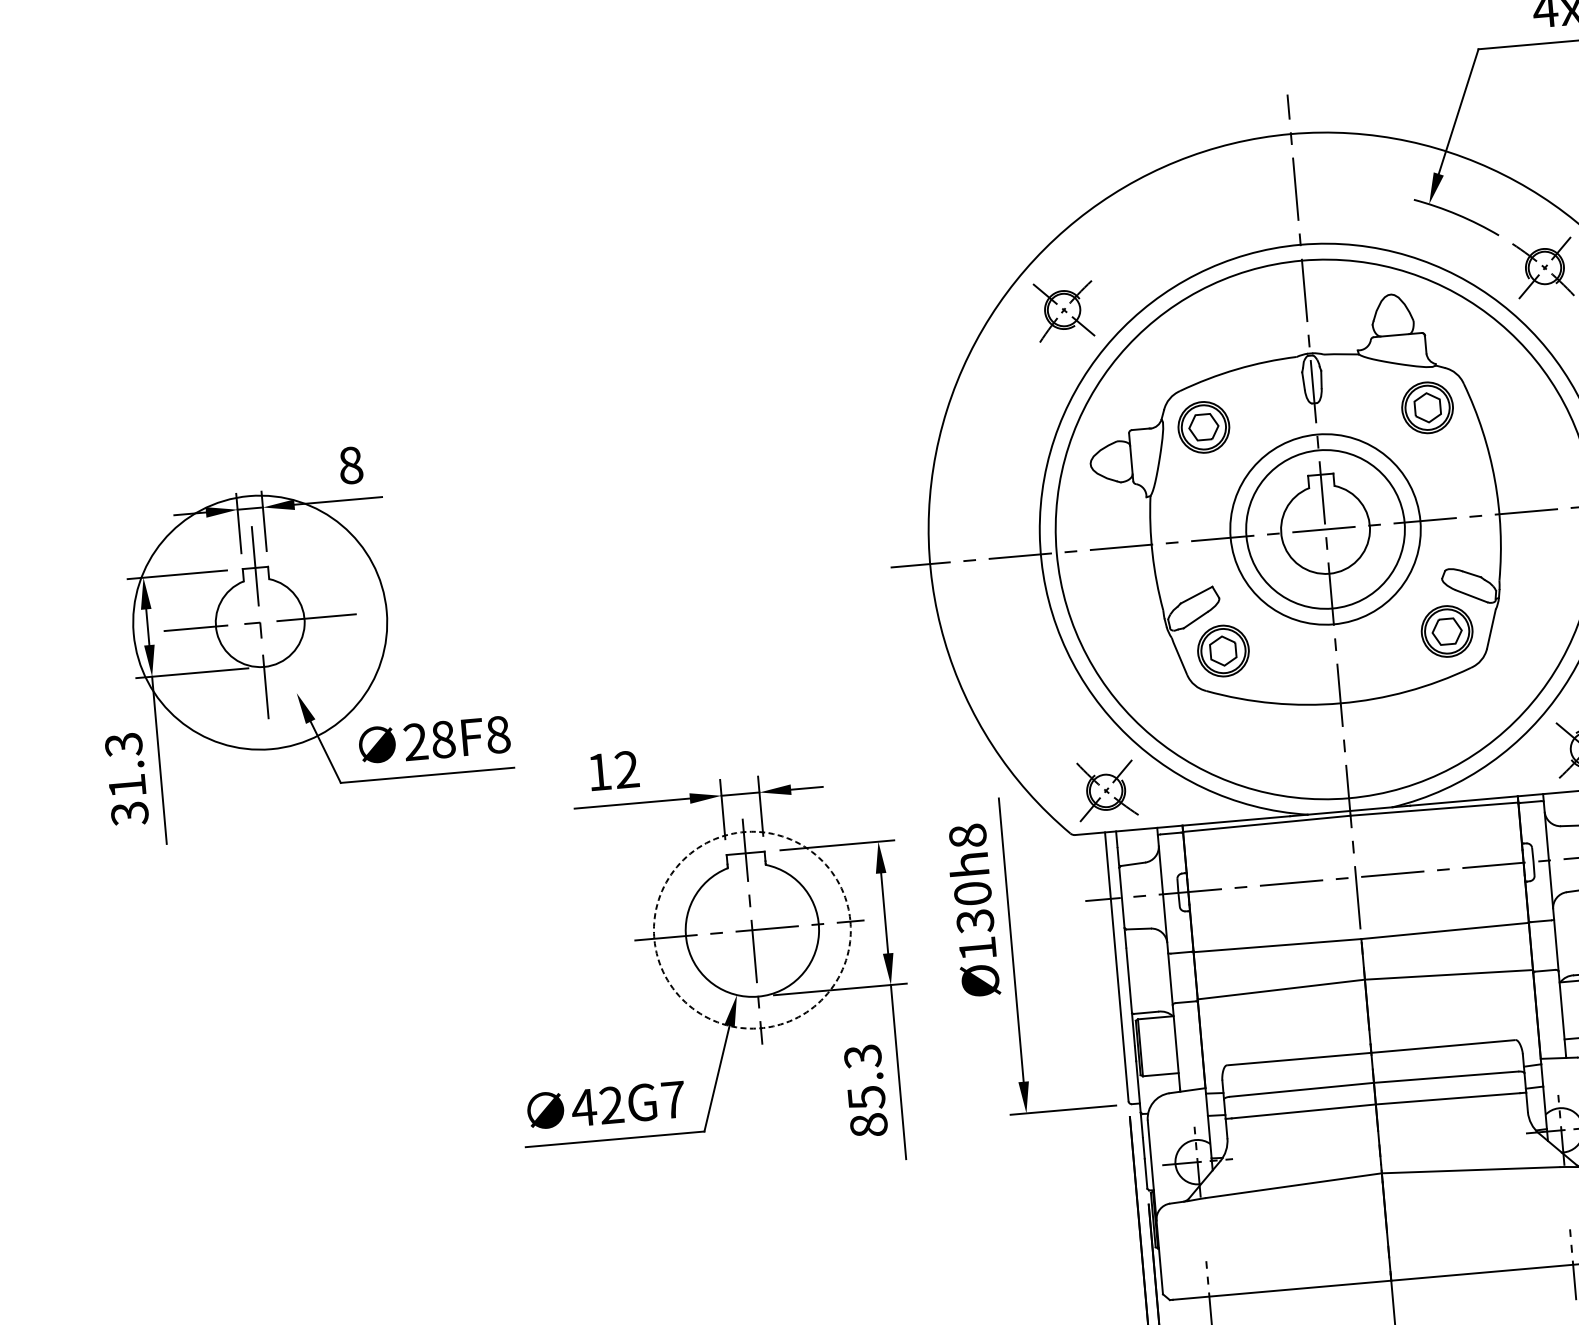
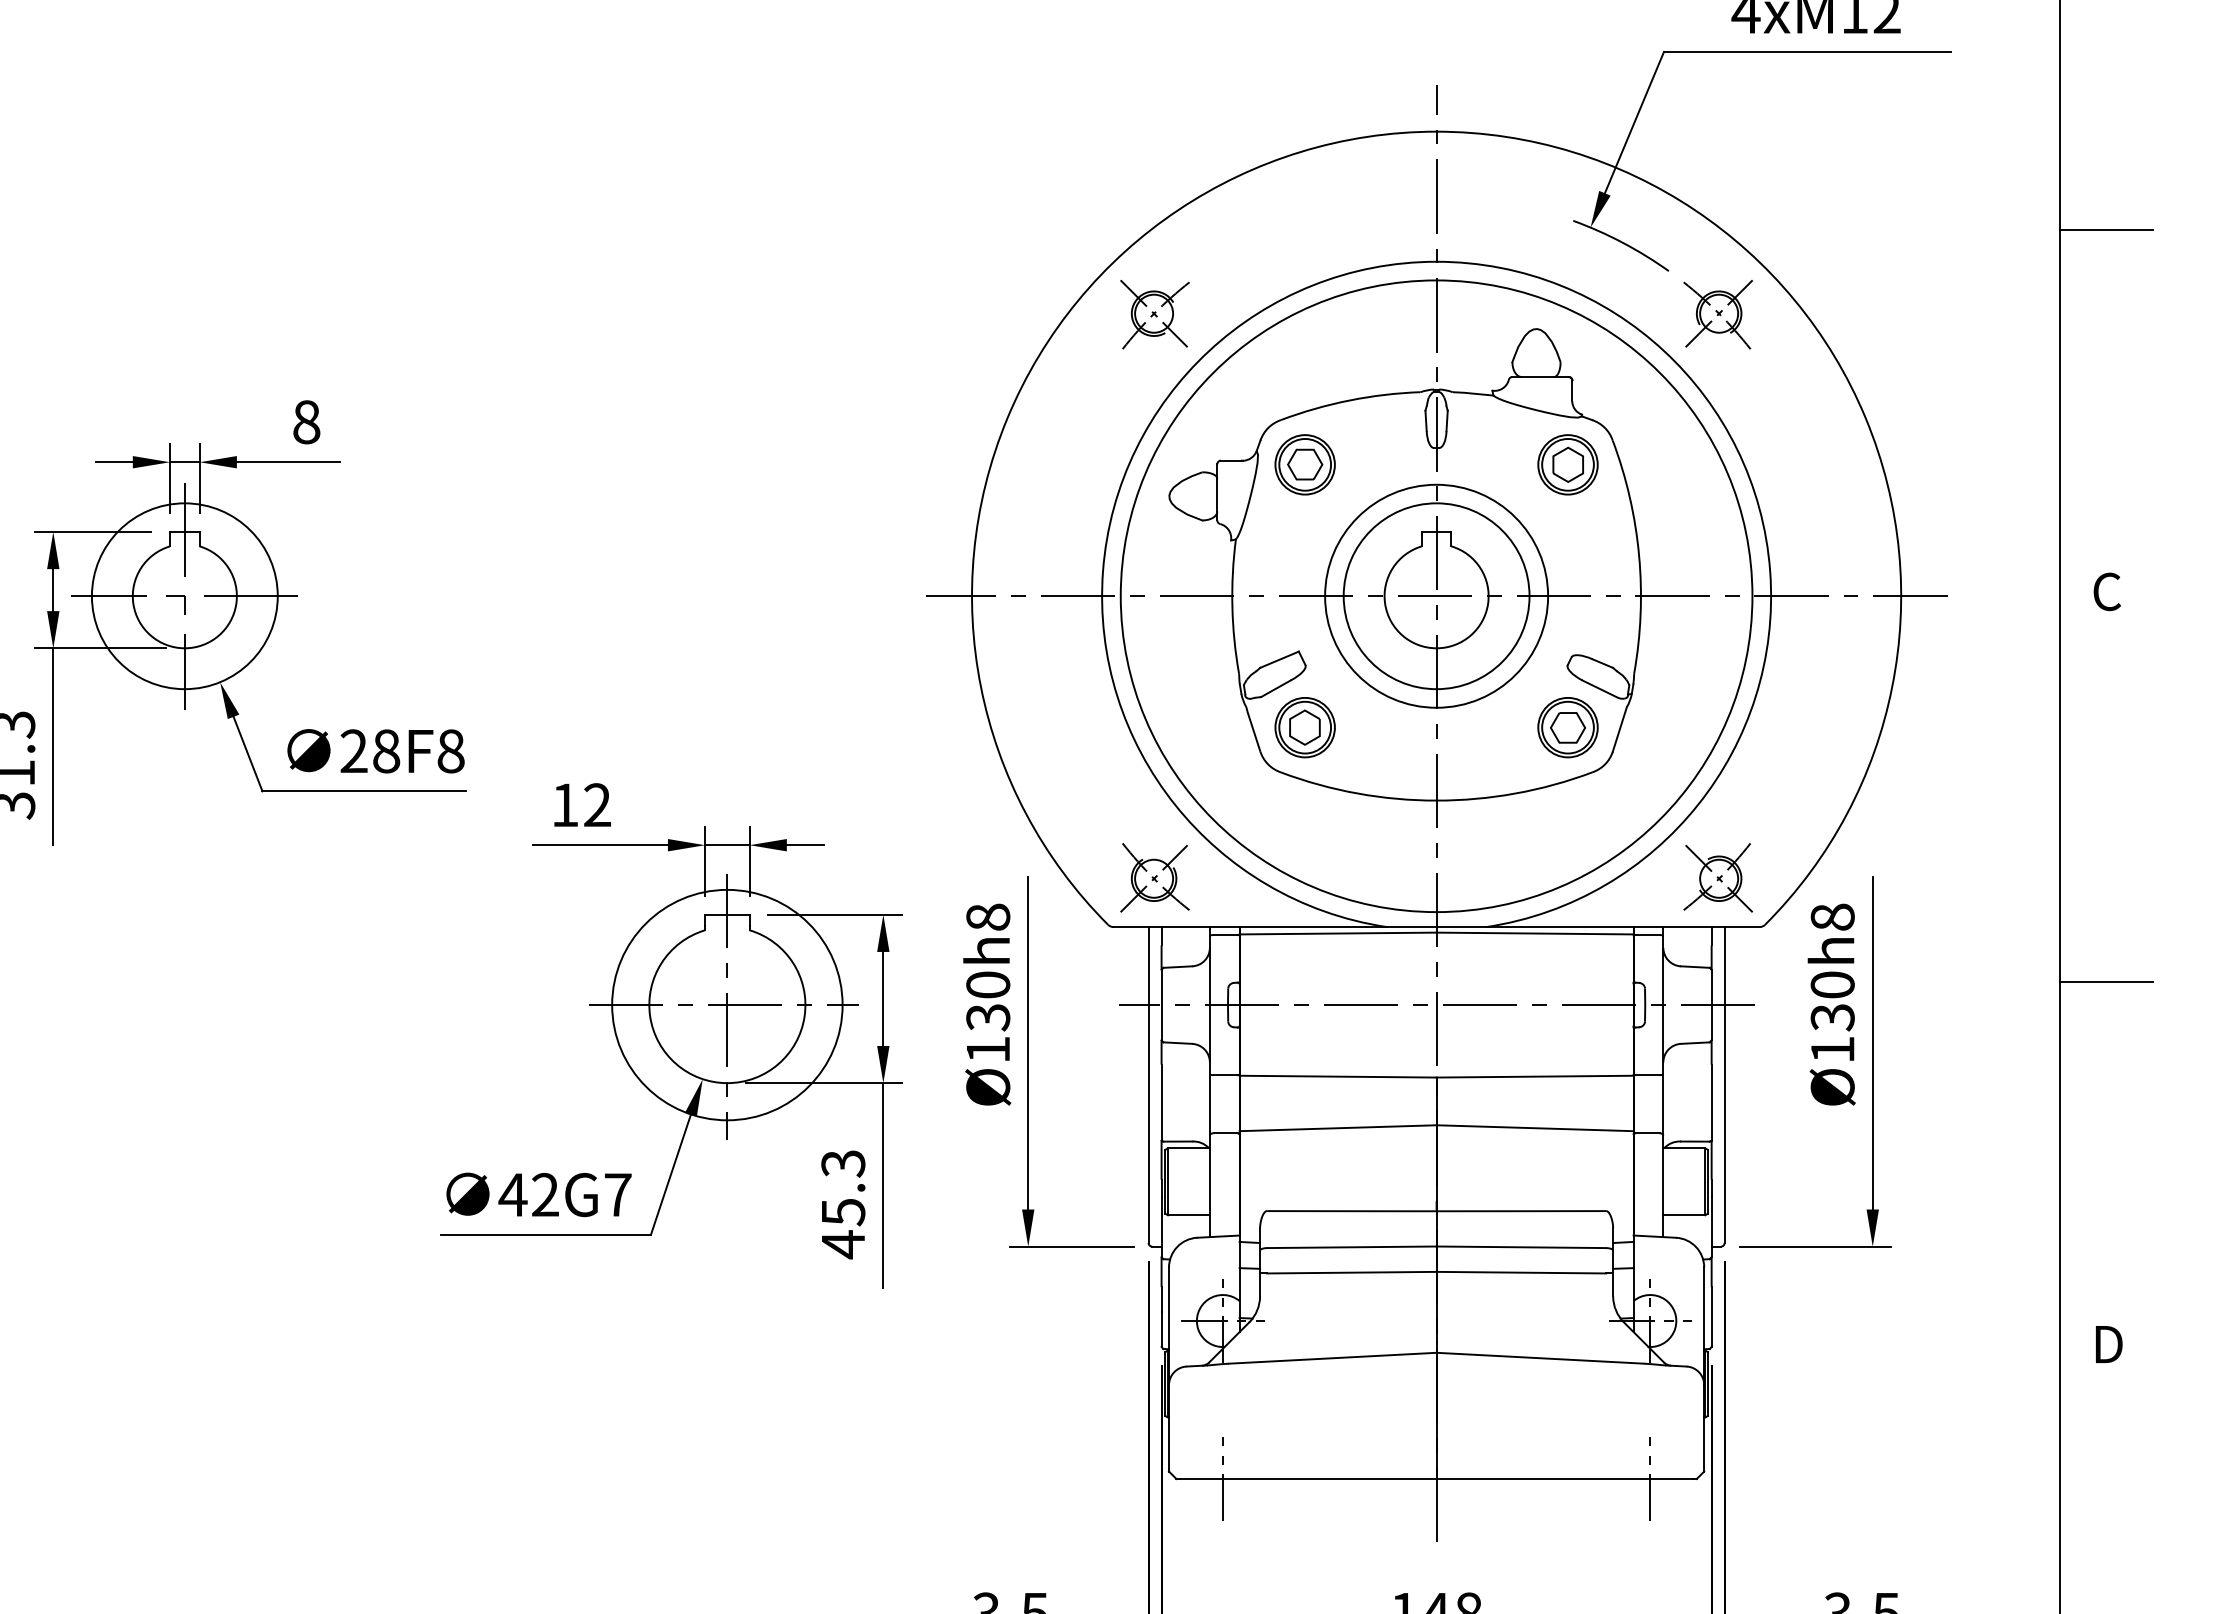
circle: (259, 622) -> (184, 596), size x0.62
circle: (752, 929) -> (727, 1004), dashed -> solid
text: (869, 1125) -> (843, 1244), 85.3 -> 45.3

